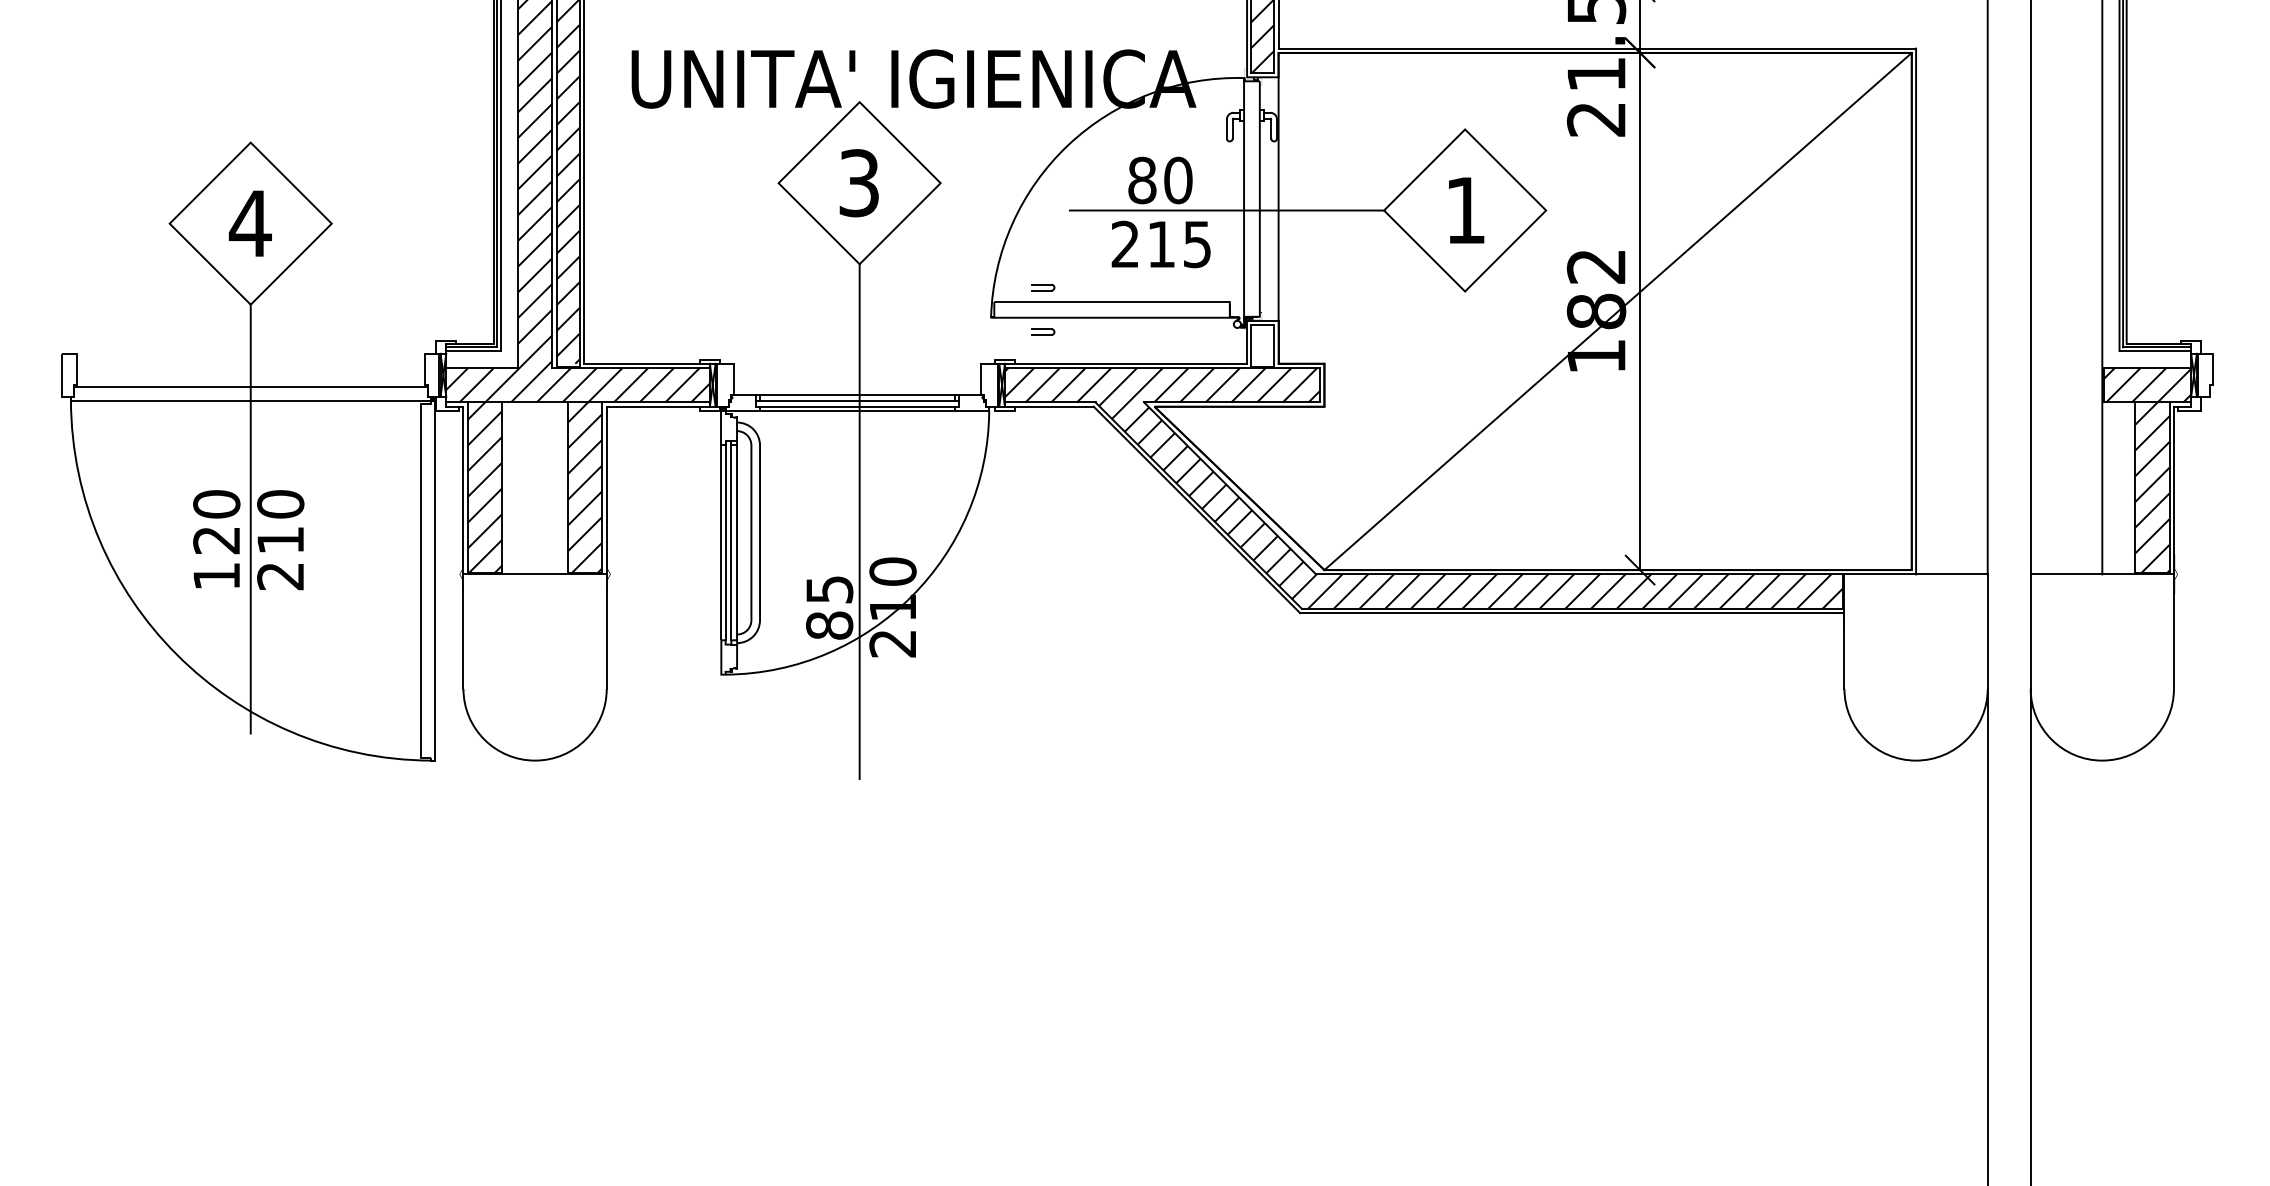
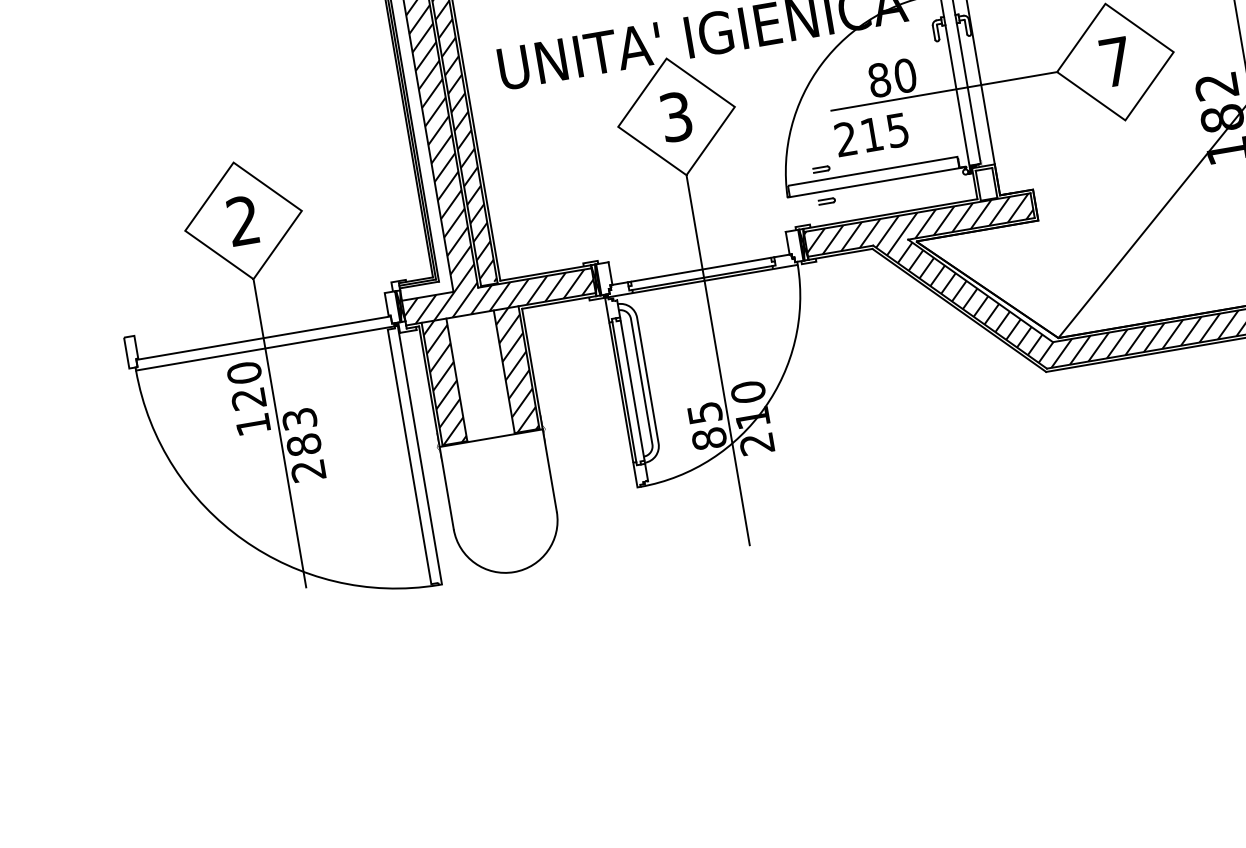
text: (1465, 210) -> (1115, 62), 1 -> 7
text: (249, 222) -> (242, 220), 4 -> 2
text: (1160, 244) -> (871, 134), moved
line: (857, 401) -> (701, 274), removed
text: (280, 522) -> (301, 432), 210 -> 283
text: (216, 539) -> (248, 398), moved
line: (731, 542) -> (628, 391), removed

